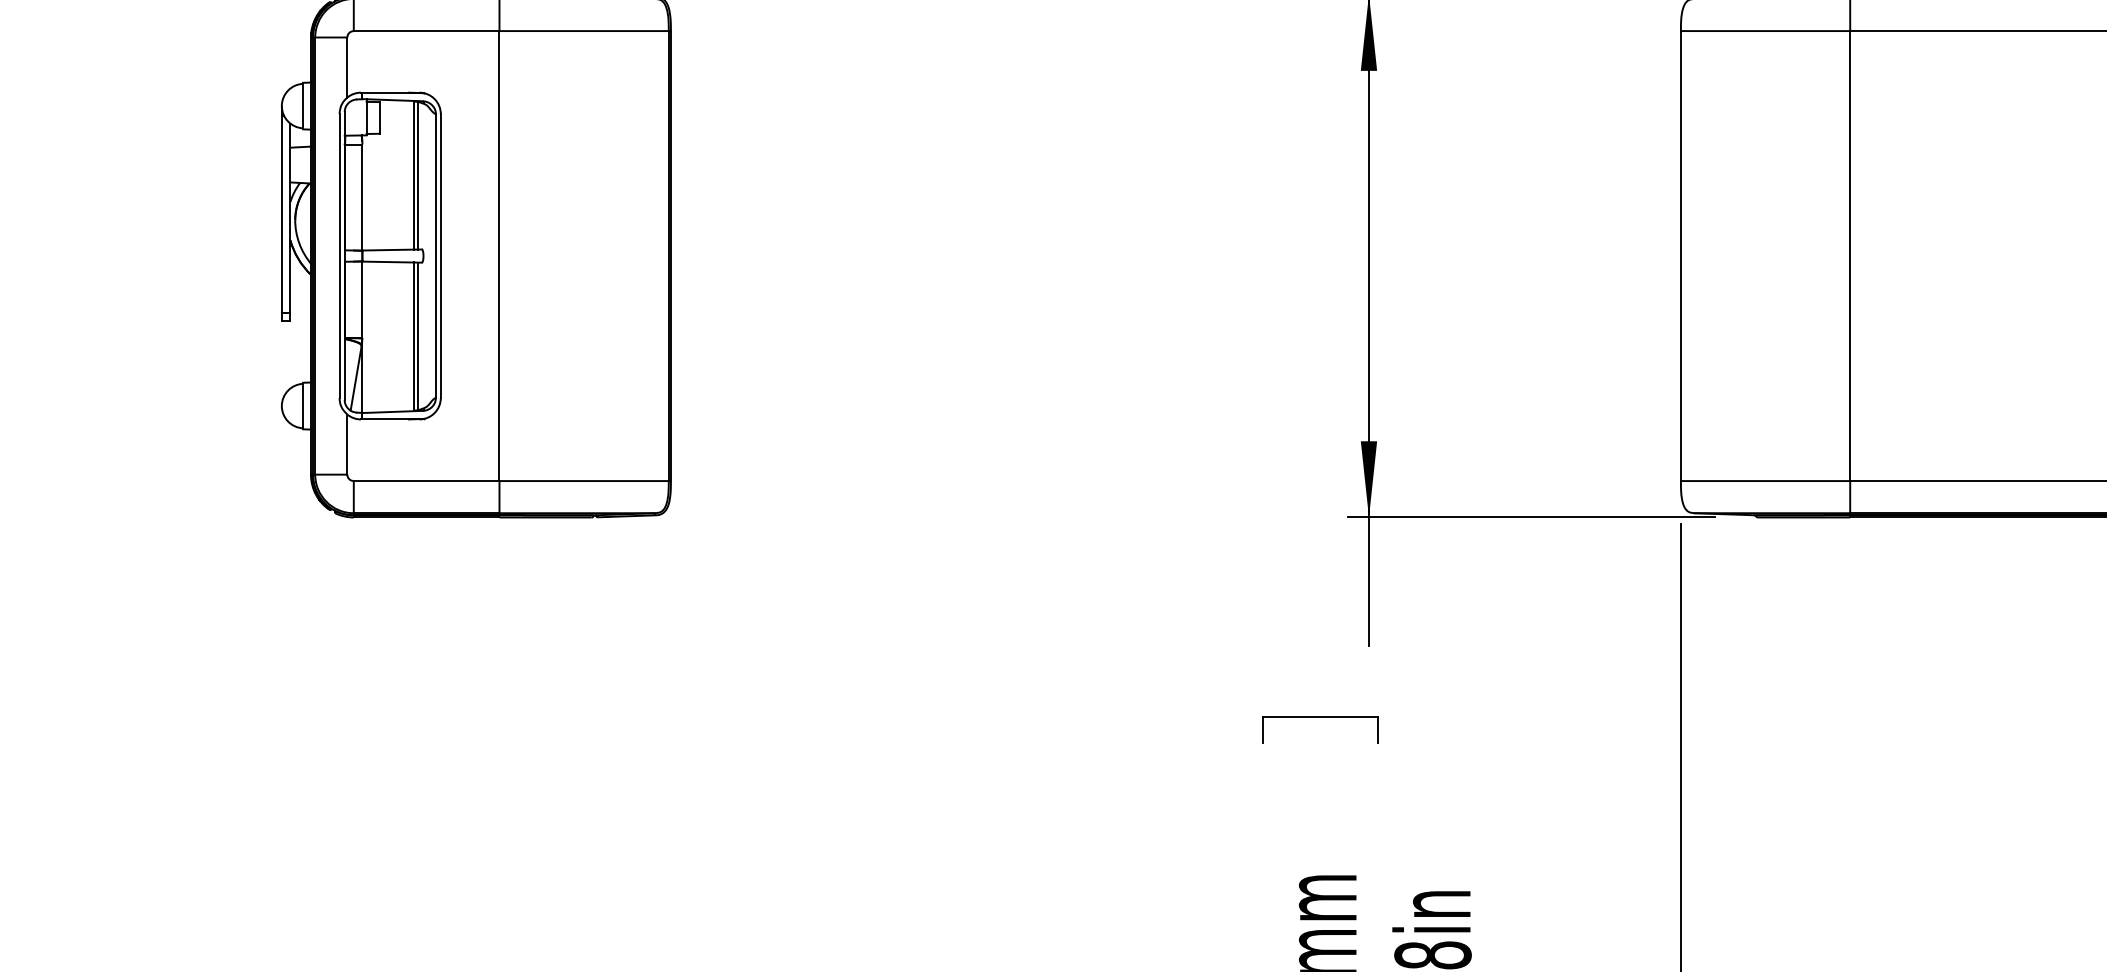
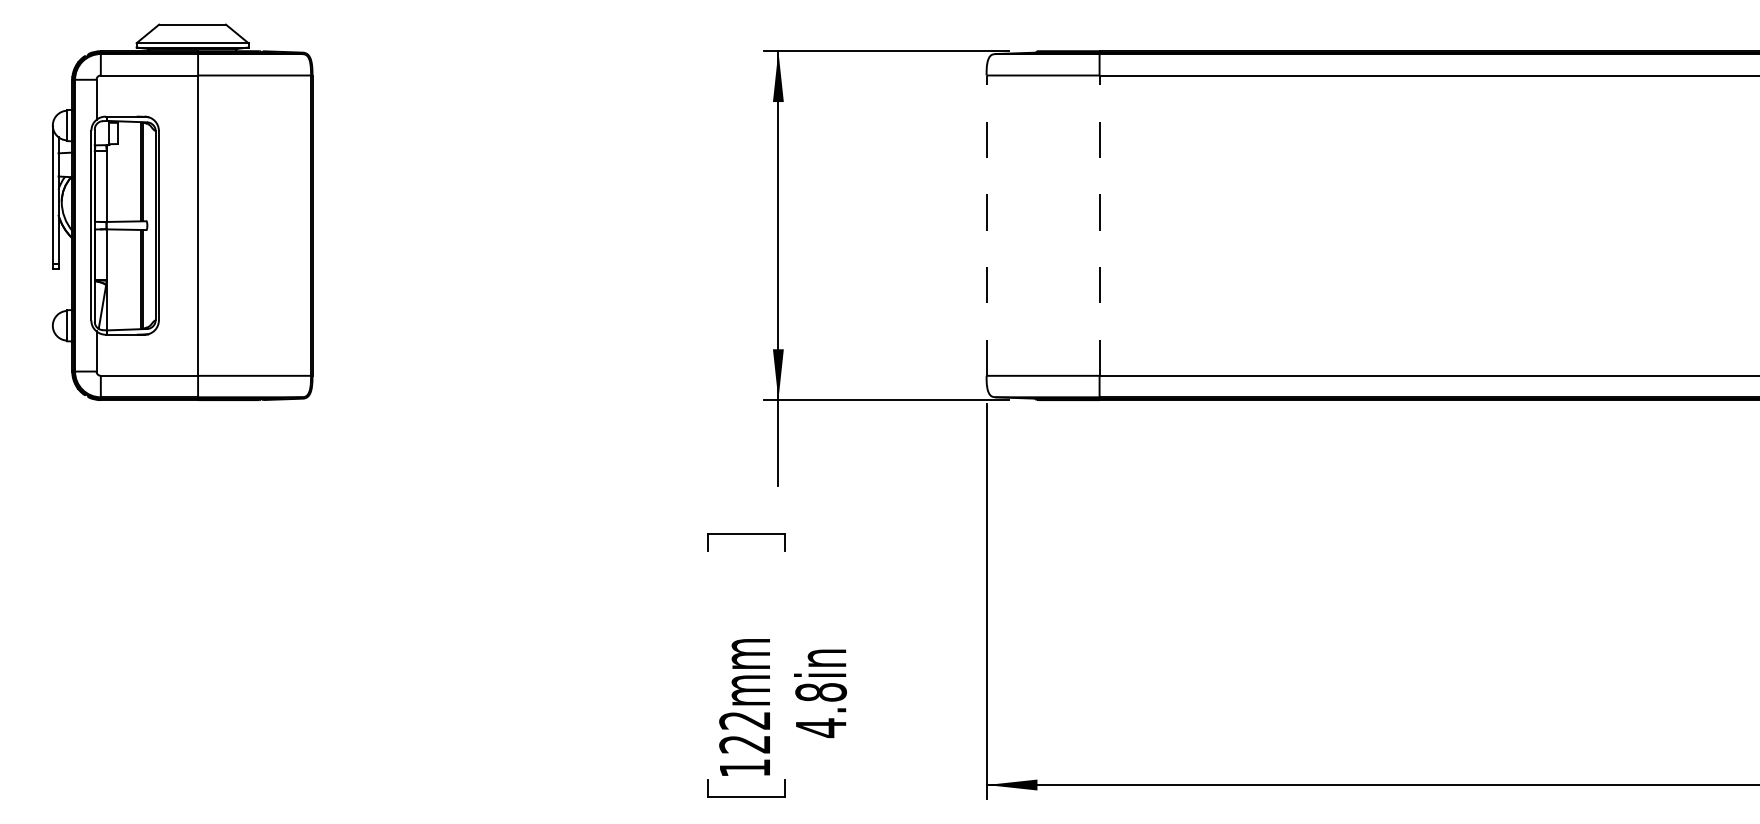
line: (1680, 255) -> (986, 225), solid -> dashed
line: (1850, 255) -> (1099, 225), solid -> dashed

